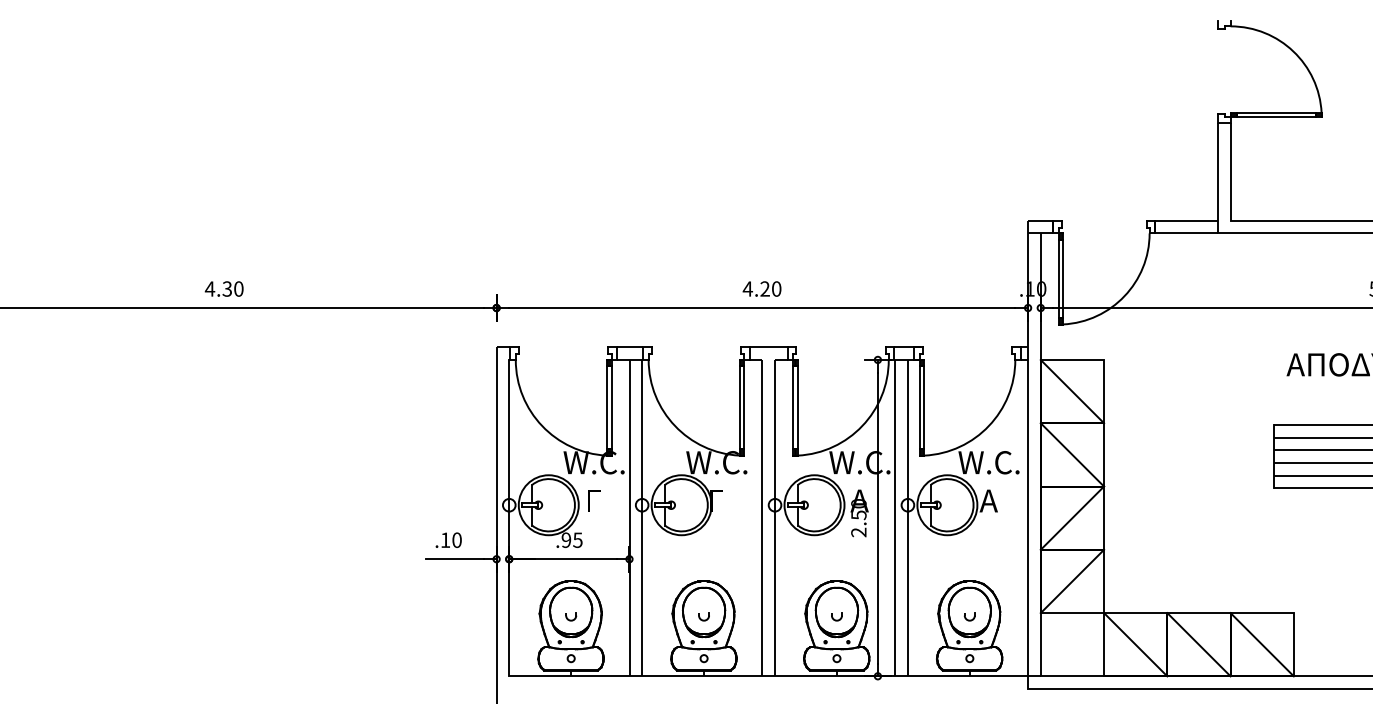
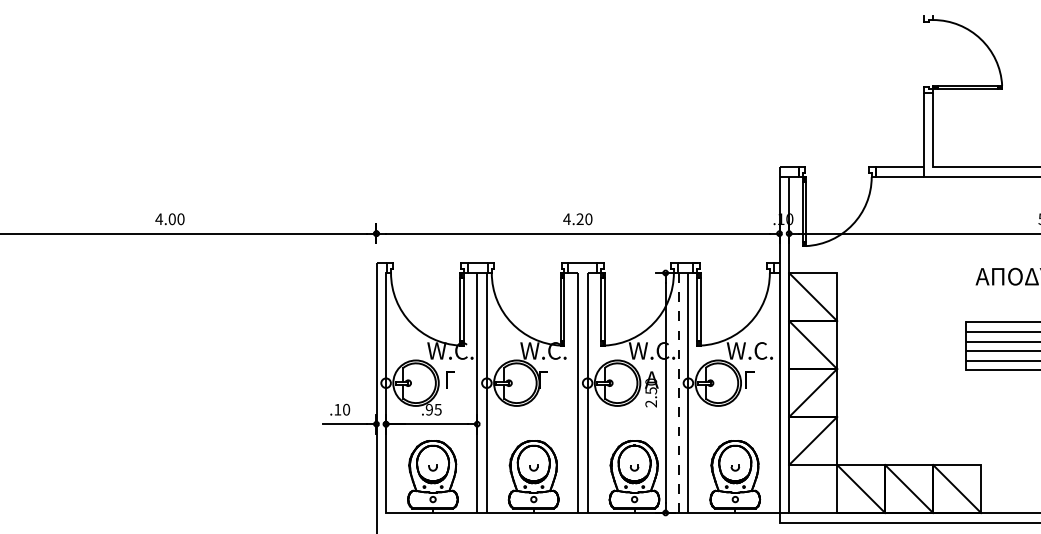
text: (226, 288) -> (171, 218), 4.30 -> 4.00
text: (988, 500) -> (749, 379), Α -> Γ
line: (894, 518) -> (678, 393), solid -> dashed

